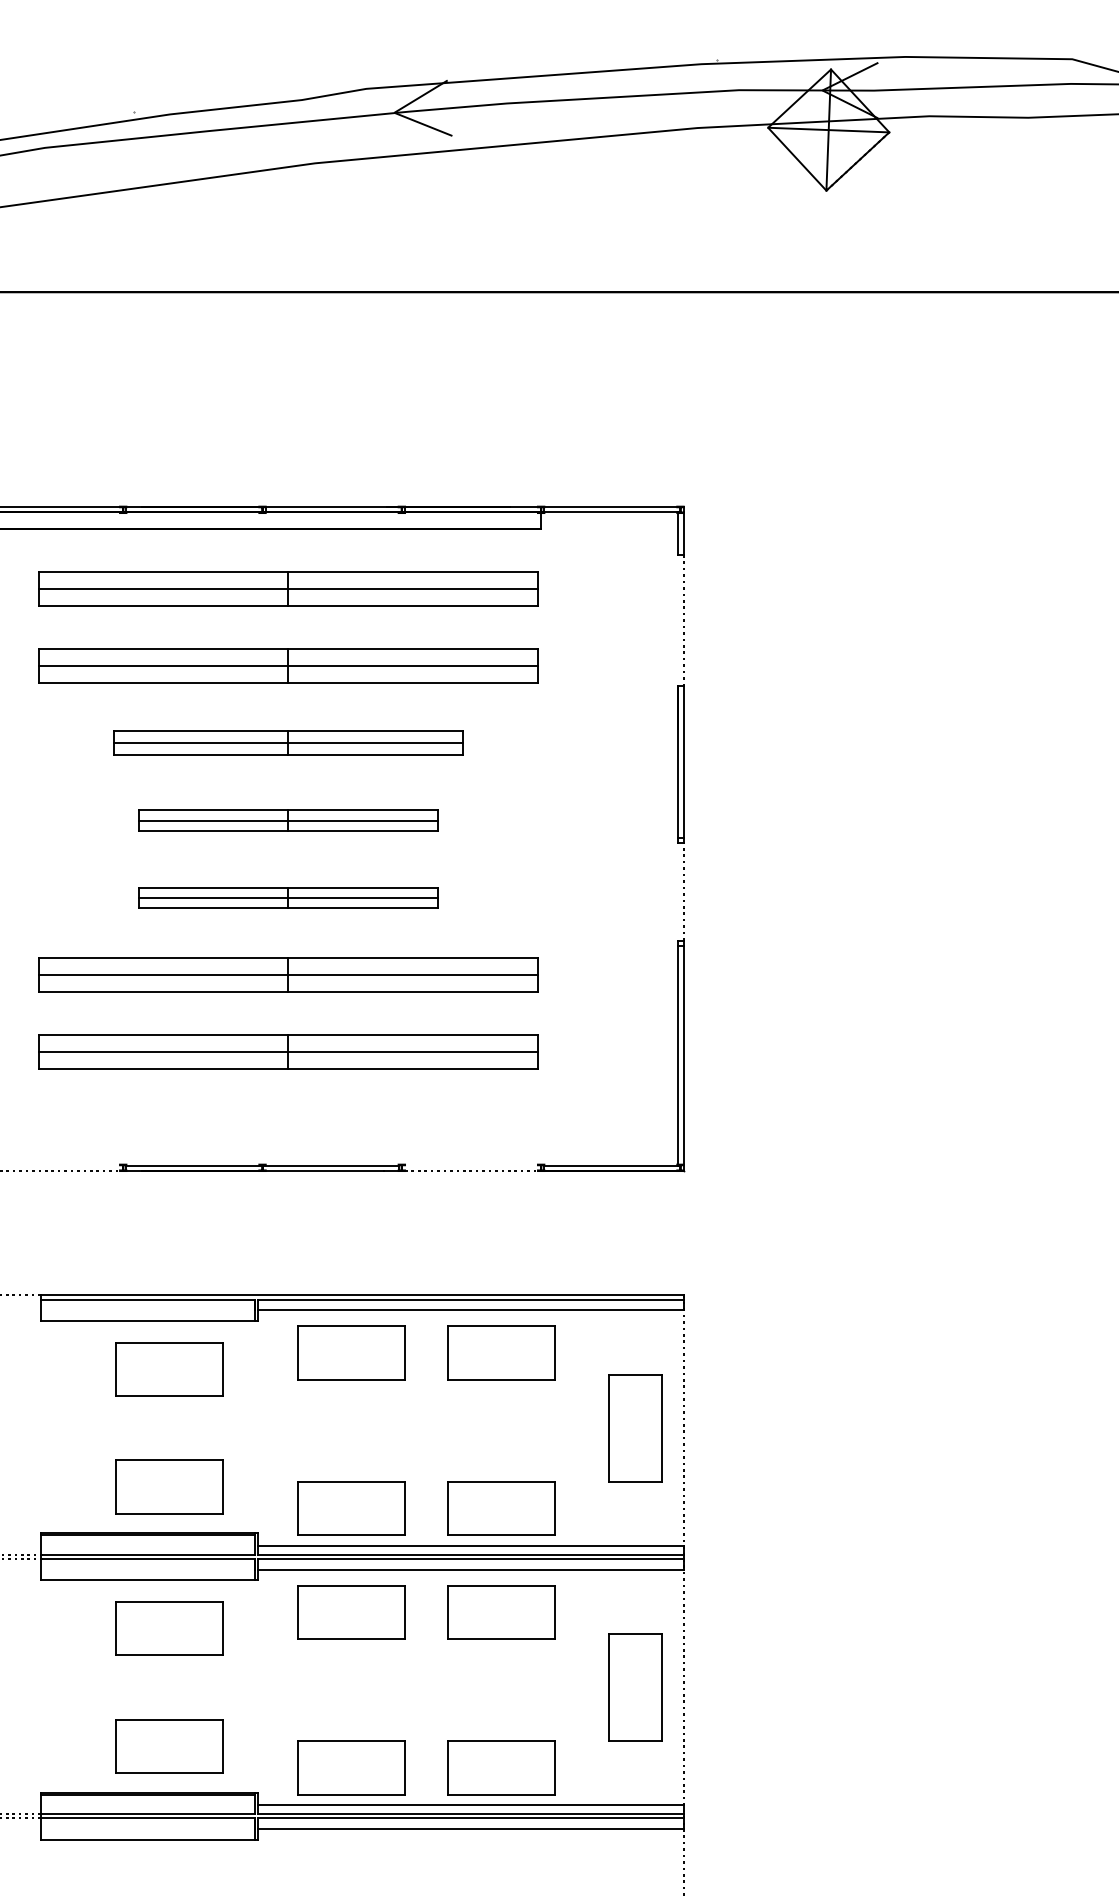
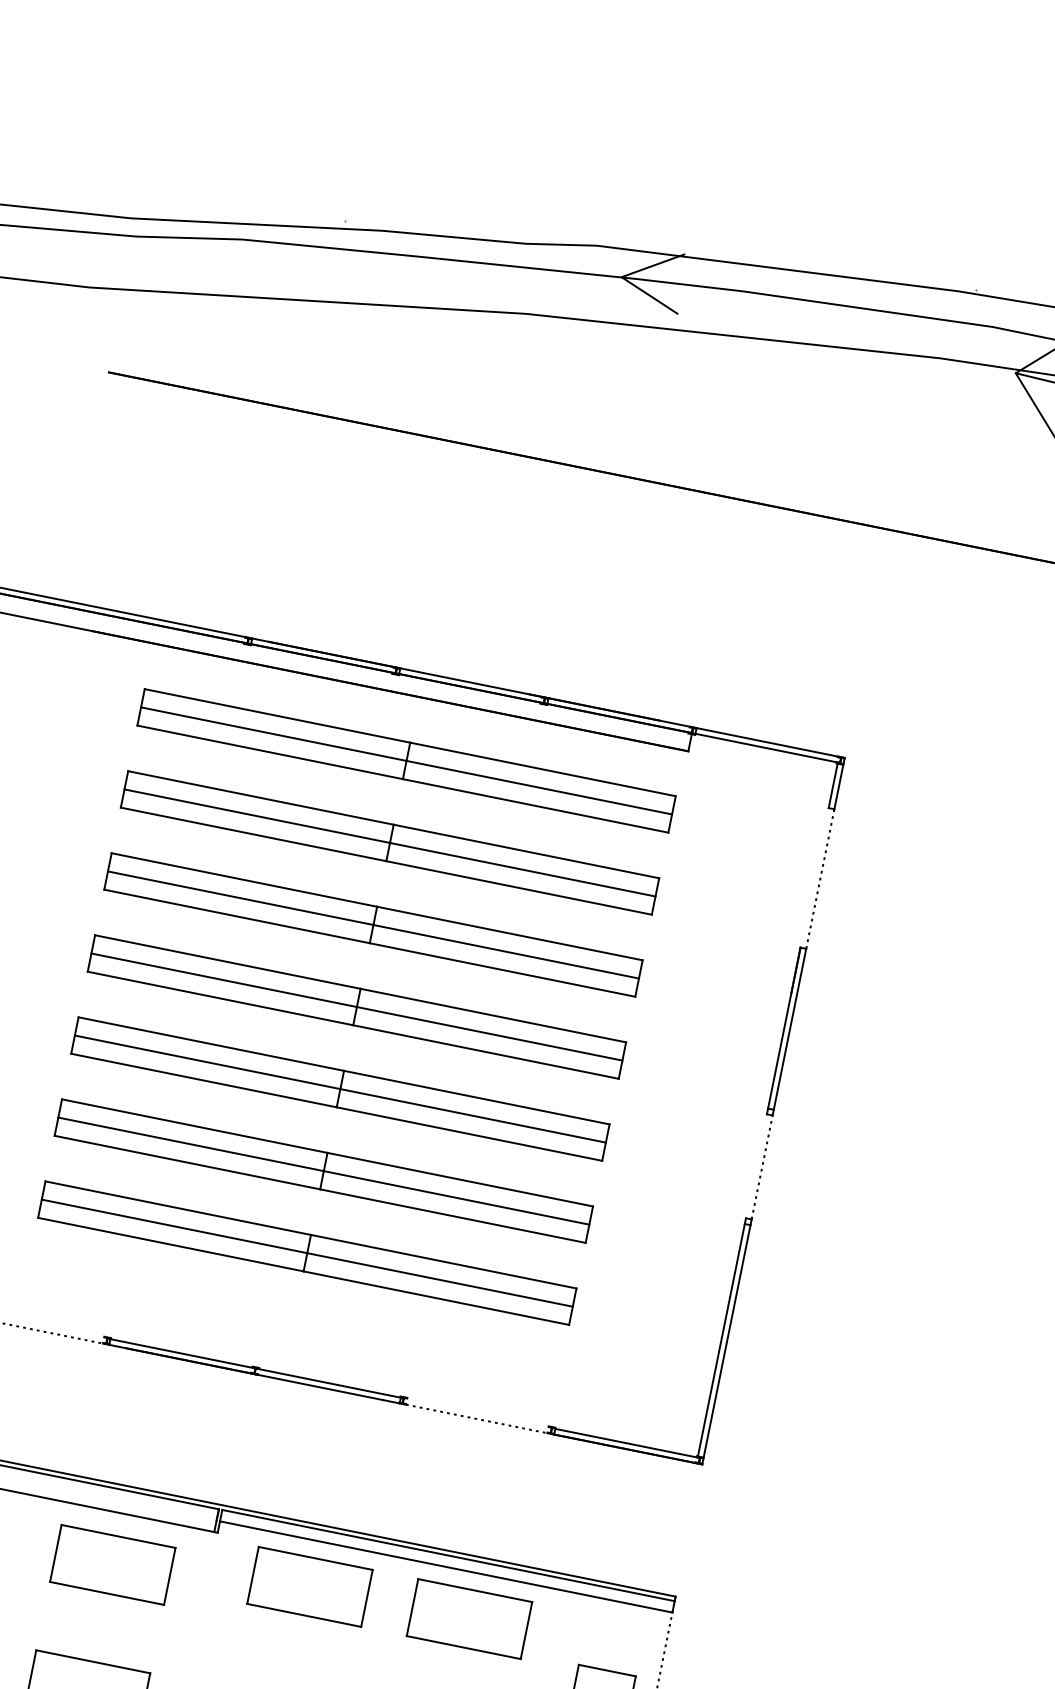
part: (288, 743) -> (373, 925), size x1.43
part: (288, 820) -> (357, 1006), size x1.67
part: (288, 897) -> (340, 1088), size x1.67

